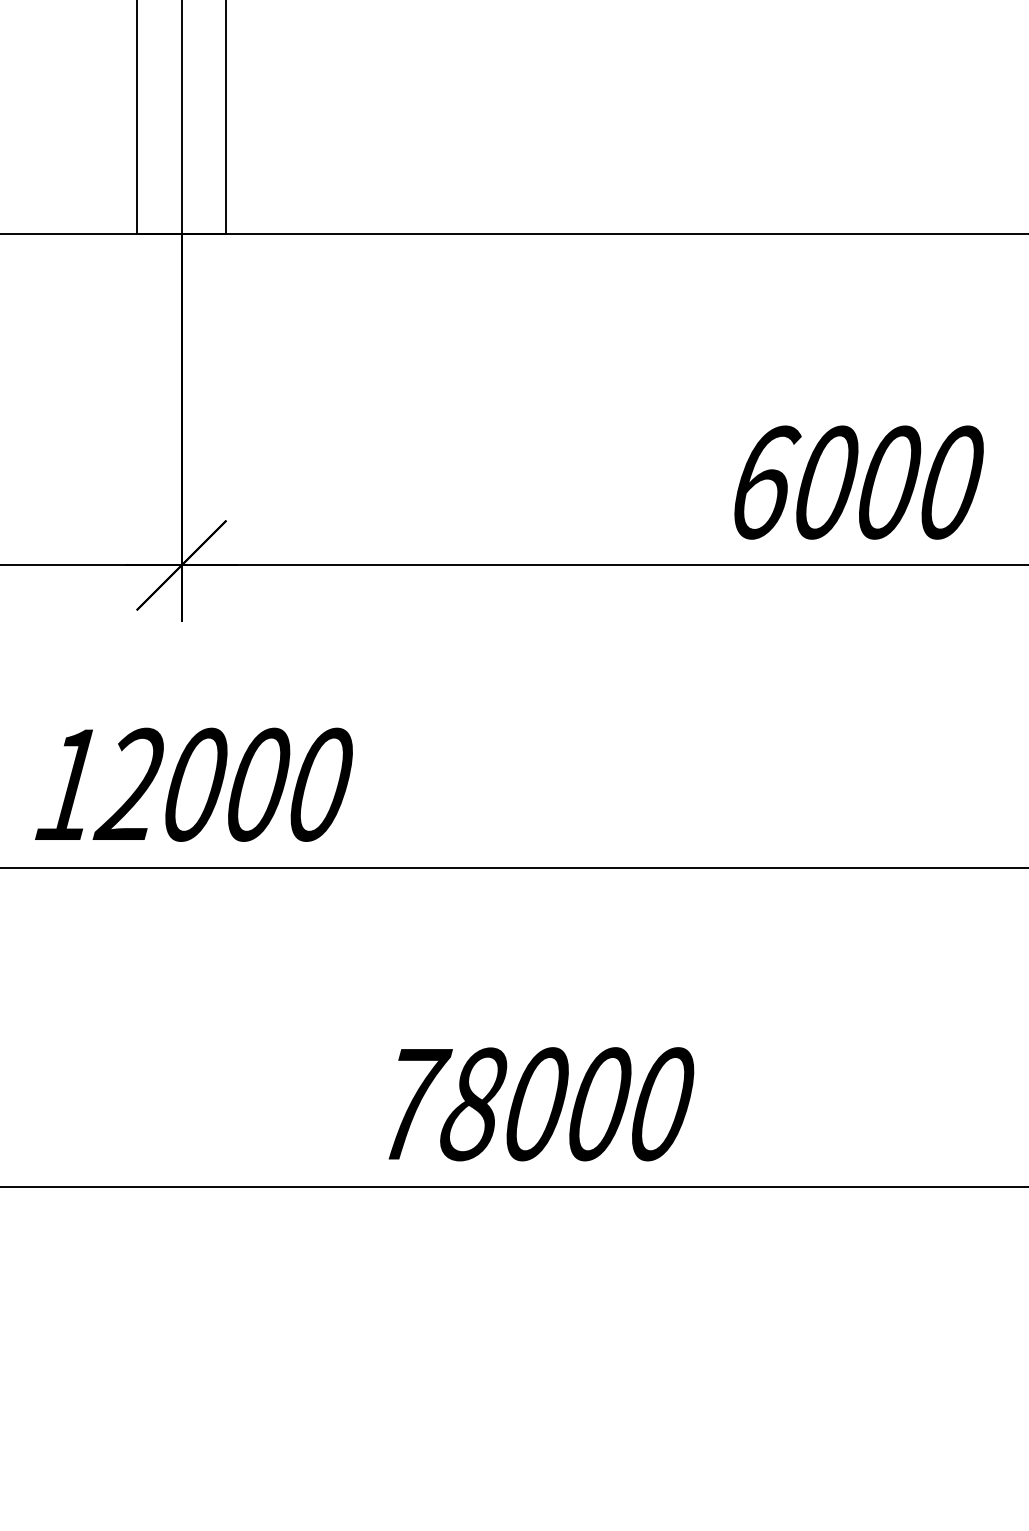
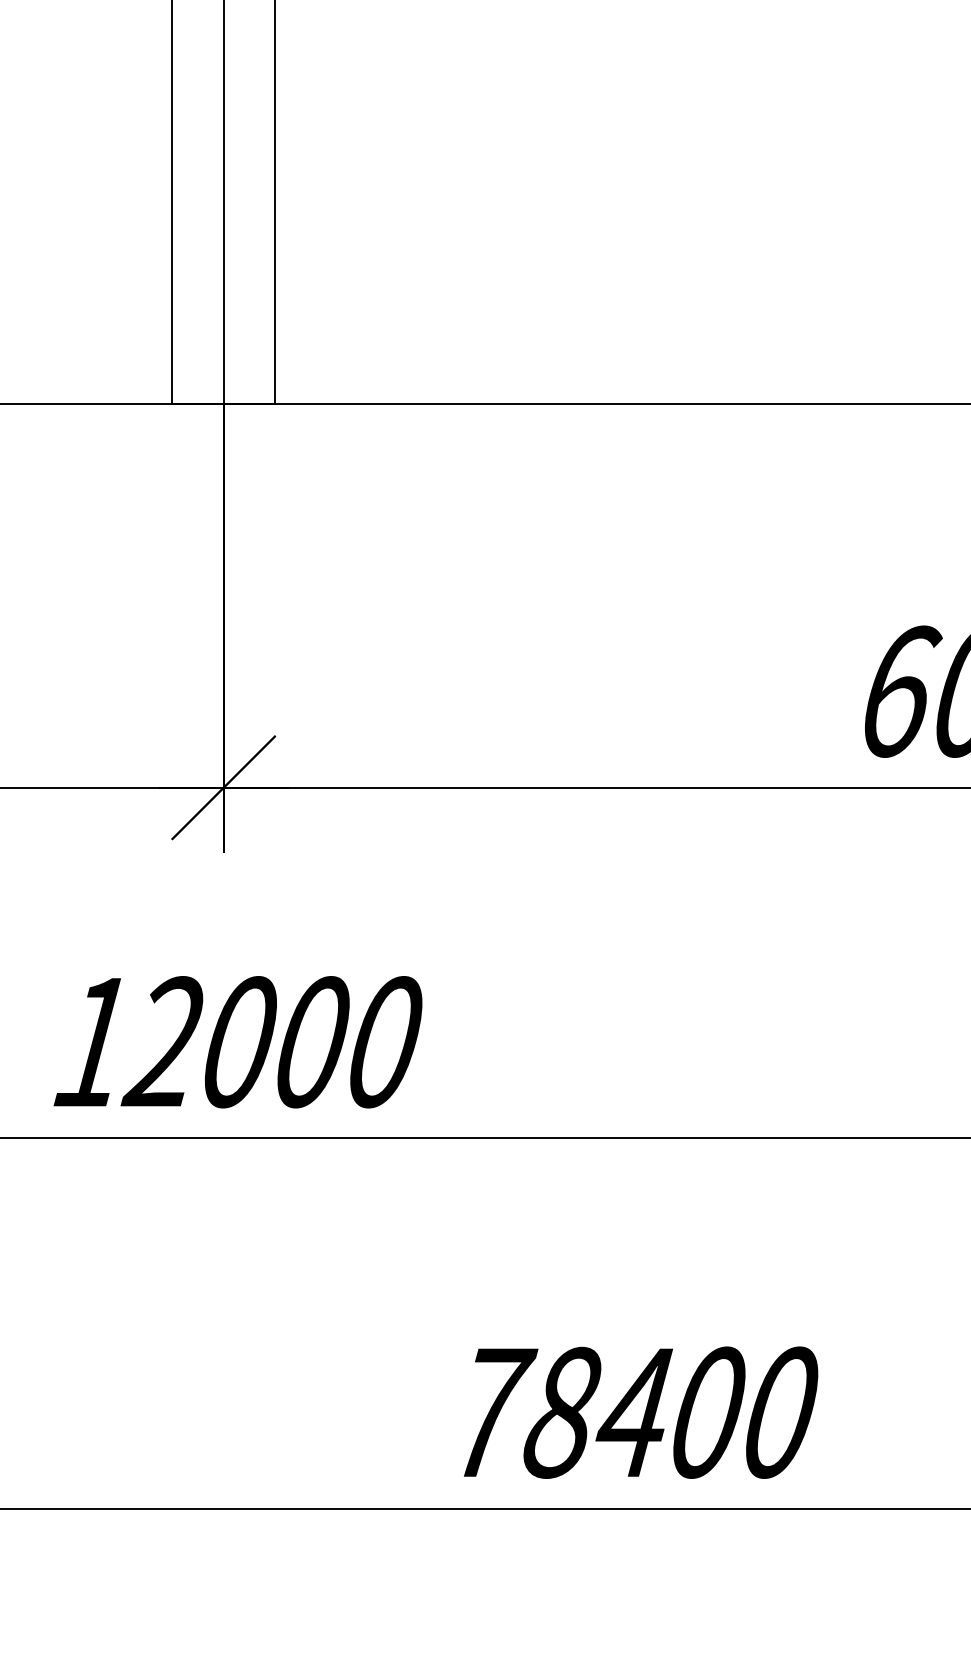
text: (535, 1104) -> (634, 1412), 78000 -> 78400

